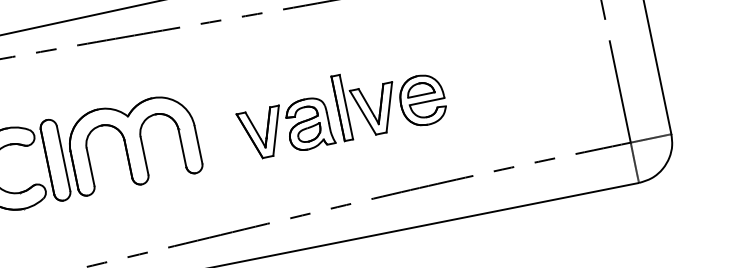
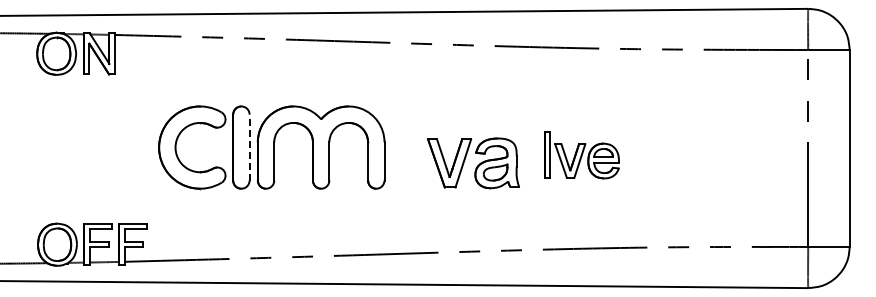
part: (390, 99) -> (581, 155), size x0.7
line: (63, 158) -> (249, 147), solid -> dashed

